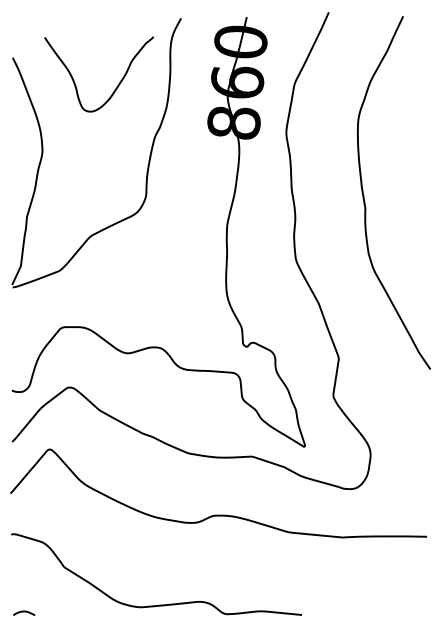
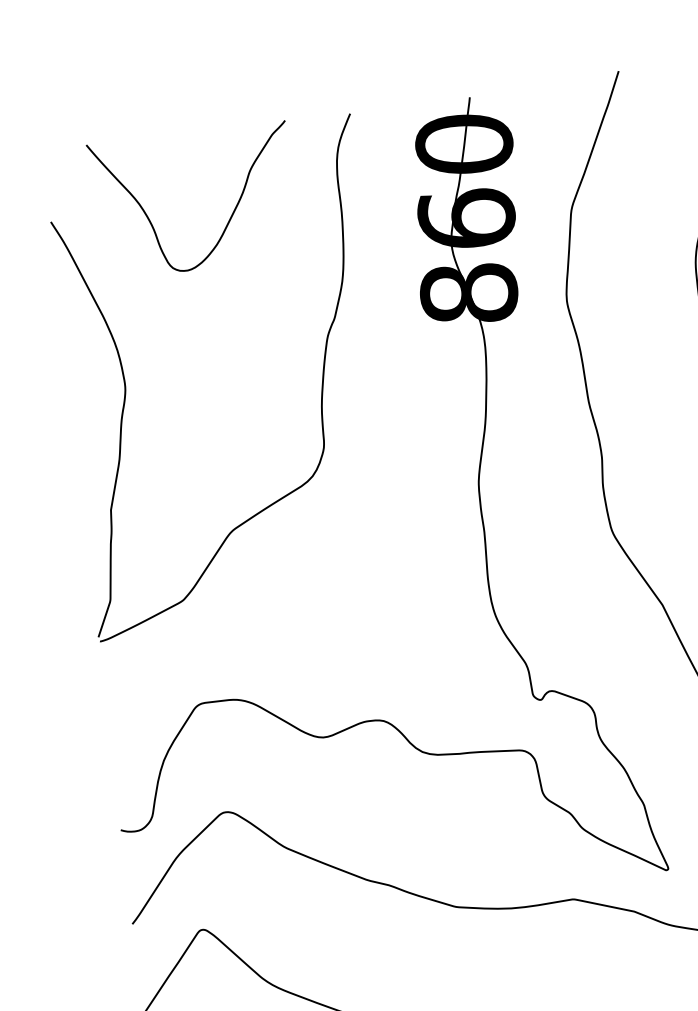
curve: (116, 86) -> (227, 219), moved

